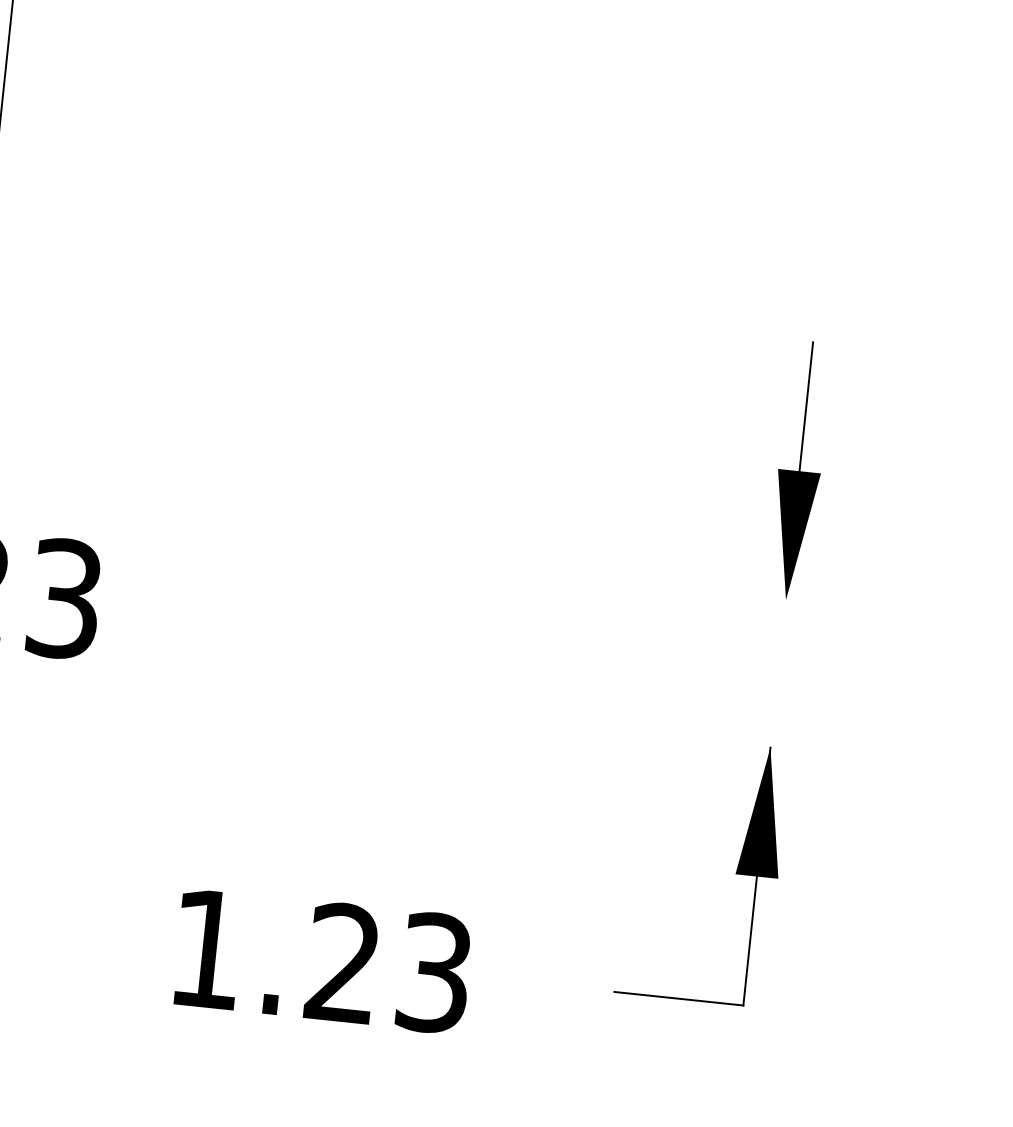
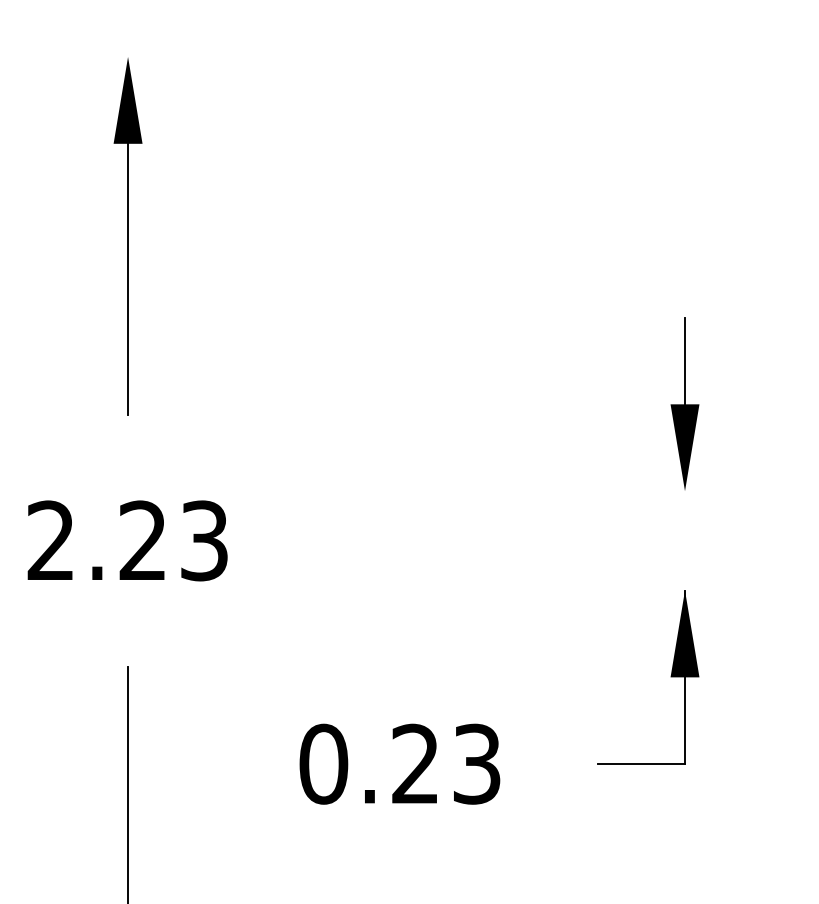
text: (206, 948) -> (323, 763), 1.23 -> 0.23

